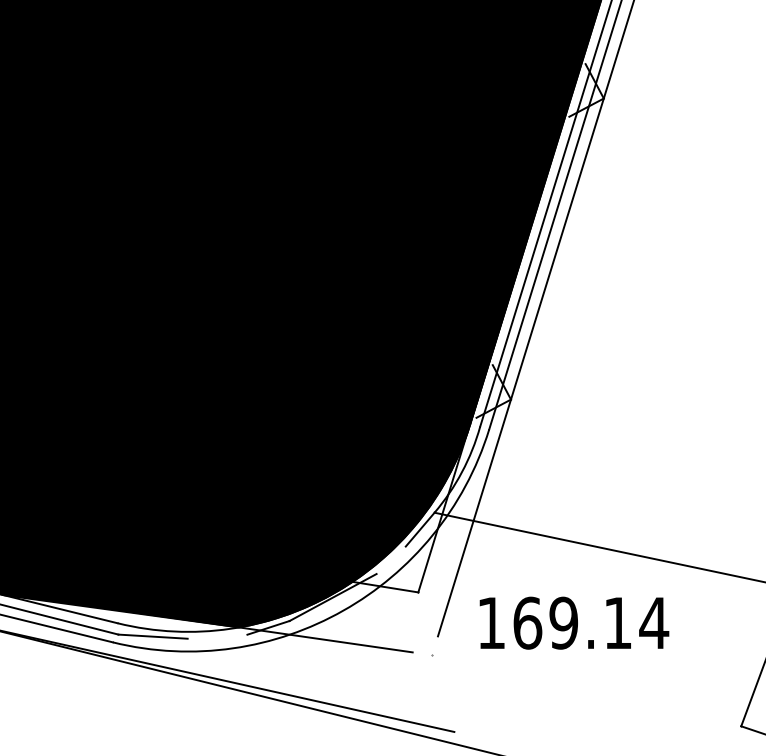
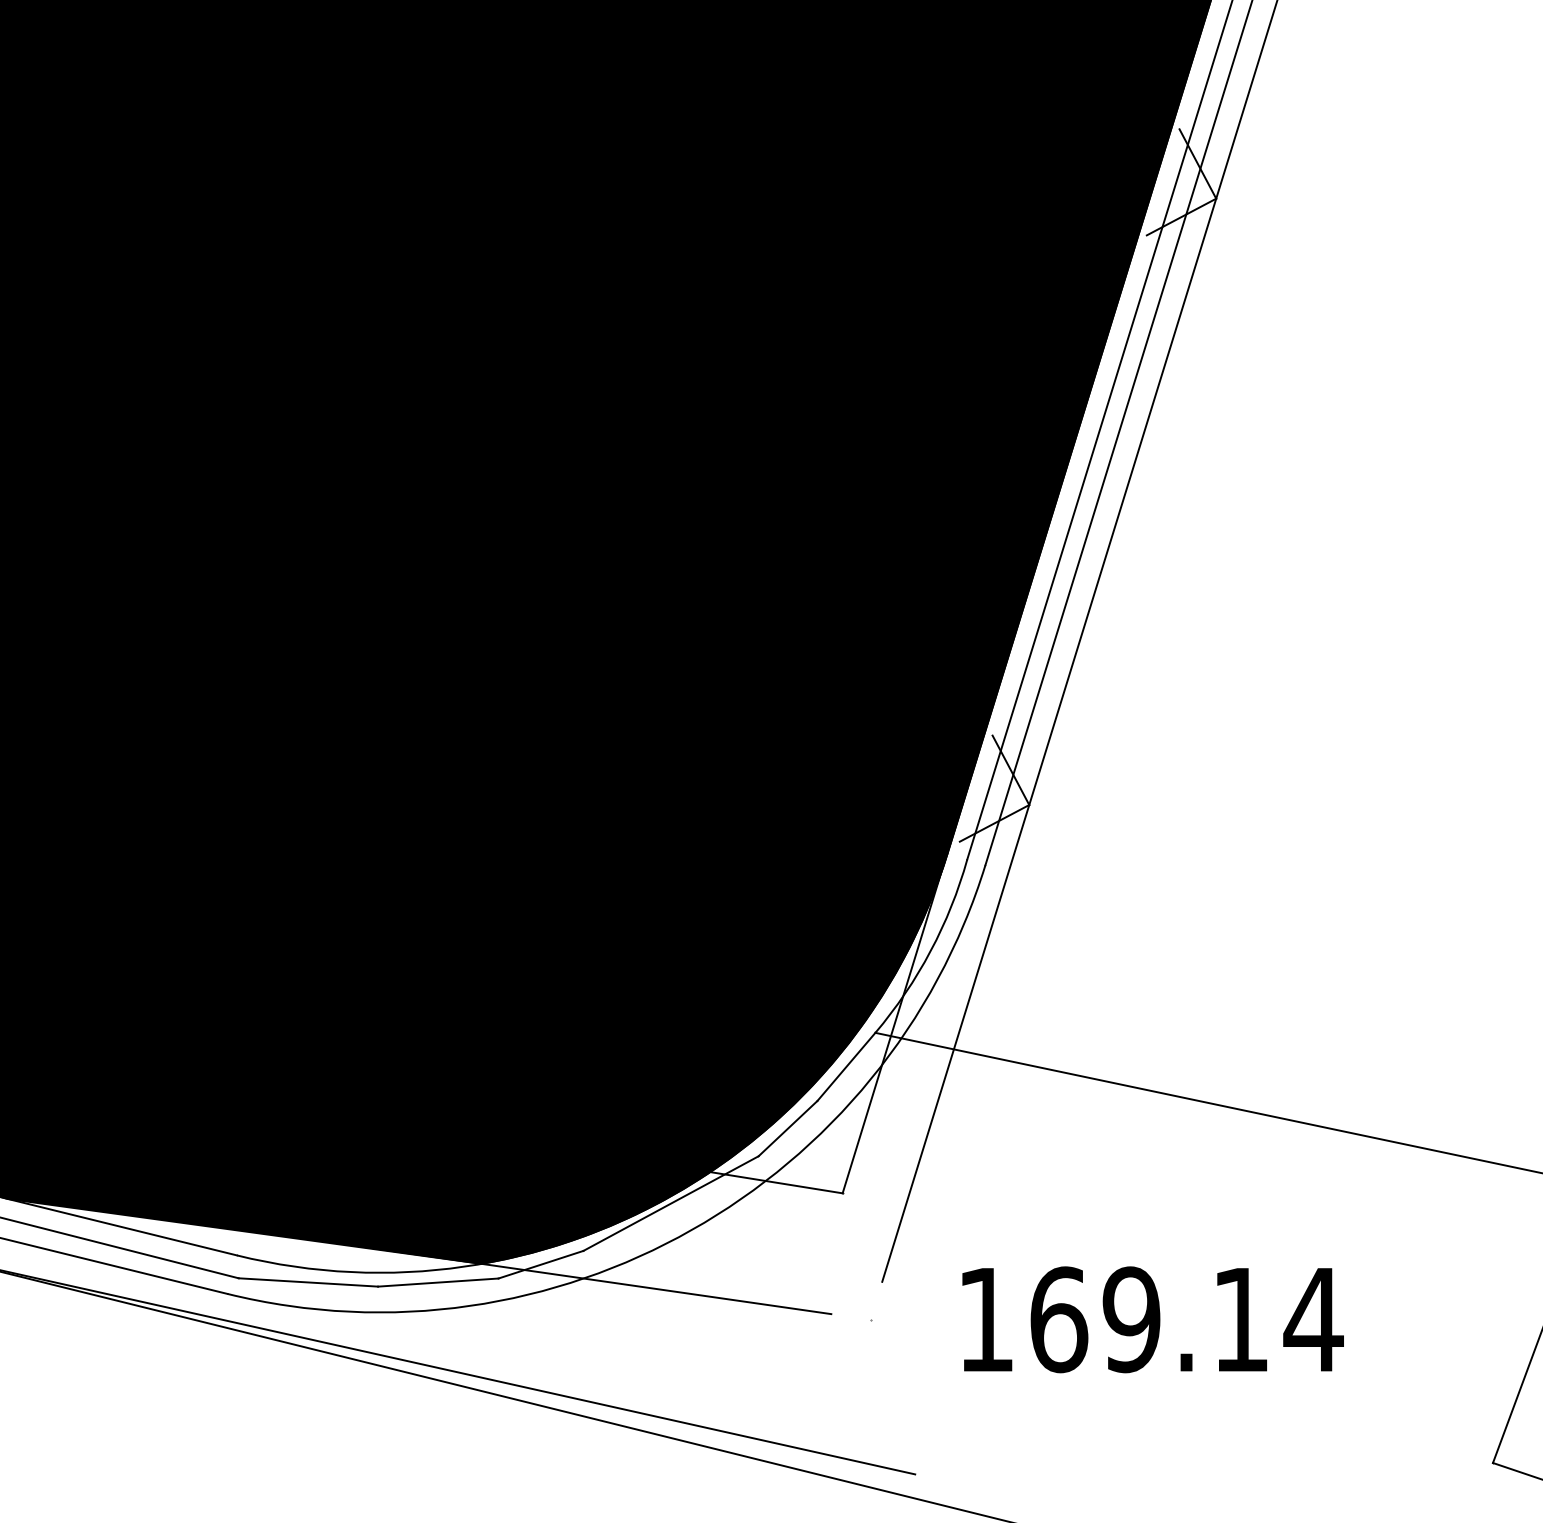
line: (390, 560) -> (786, 1129), added
text: (574, 622) -> (1153, 1318), moved
line: (217, 636) -> (438, 1282), added

